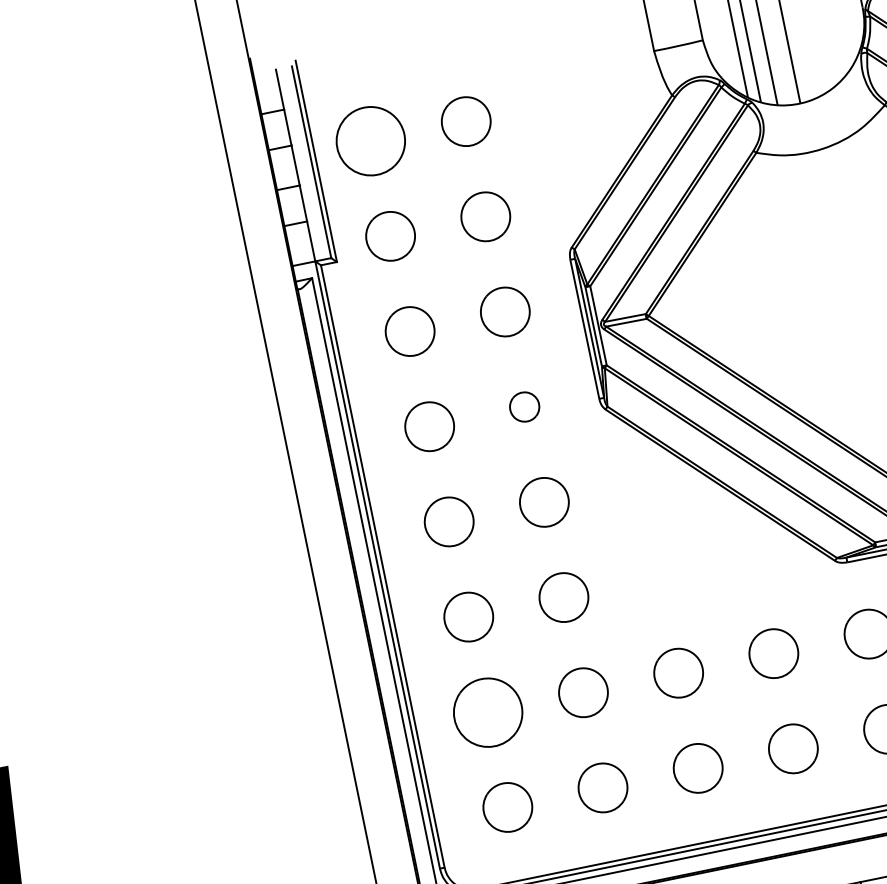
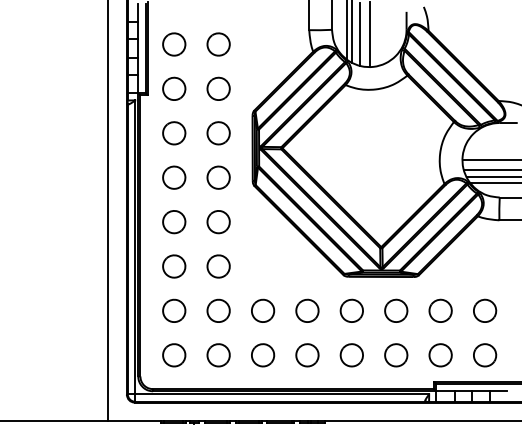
part: (371, 141) -> (174, 44), size x0.71
part: (524, 406) -> (218, 177), size x1.67
part: (488, 711) -> (174, 310), size x0.71

